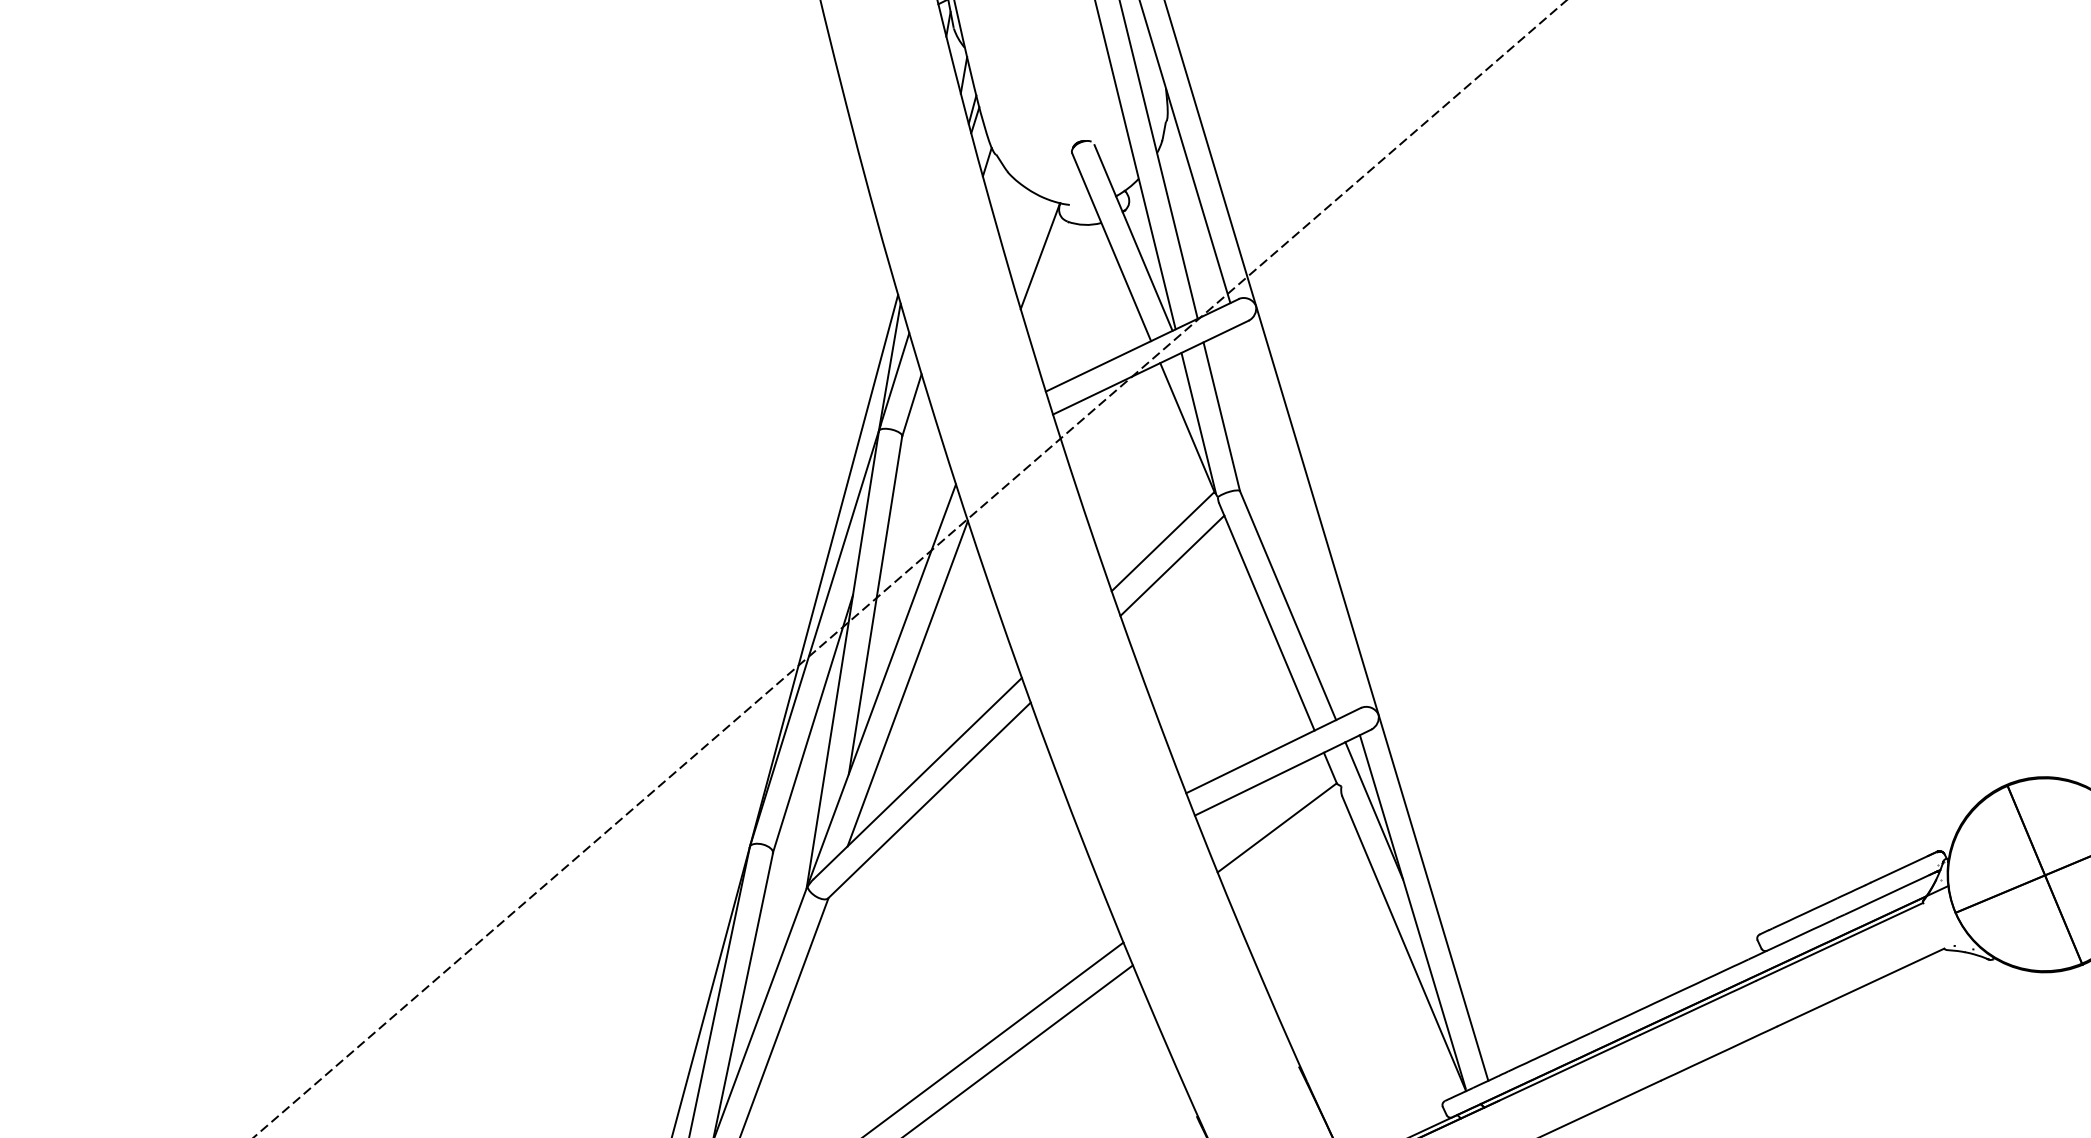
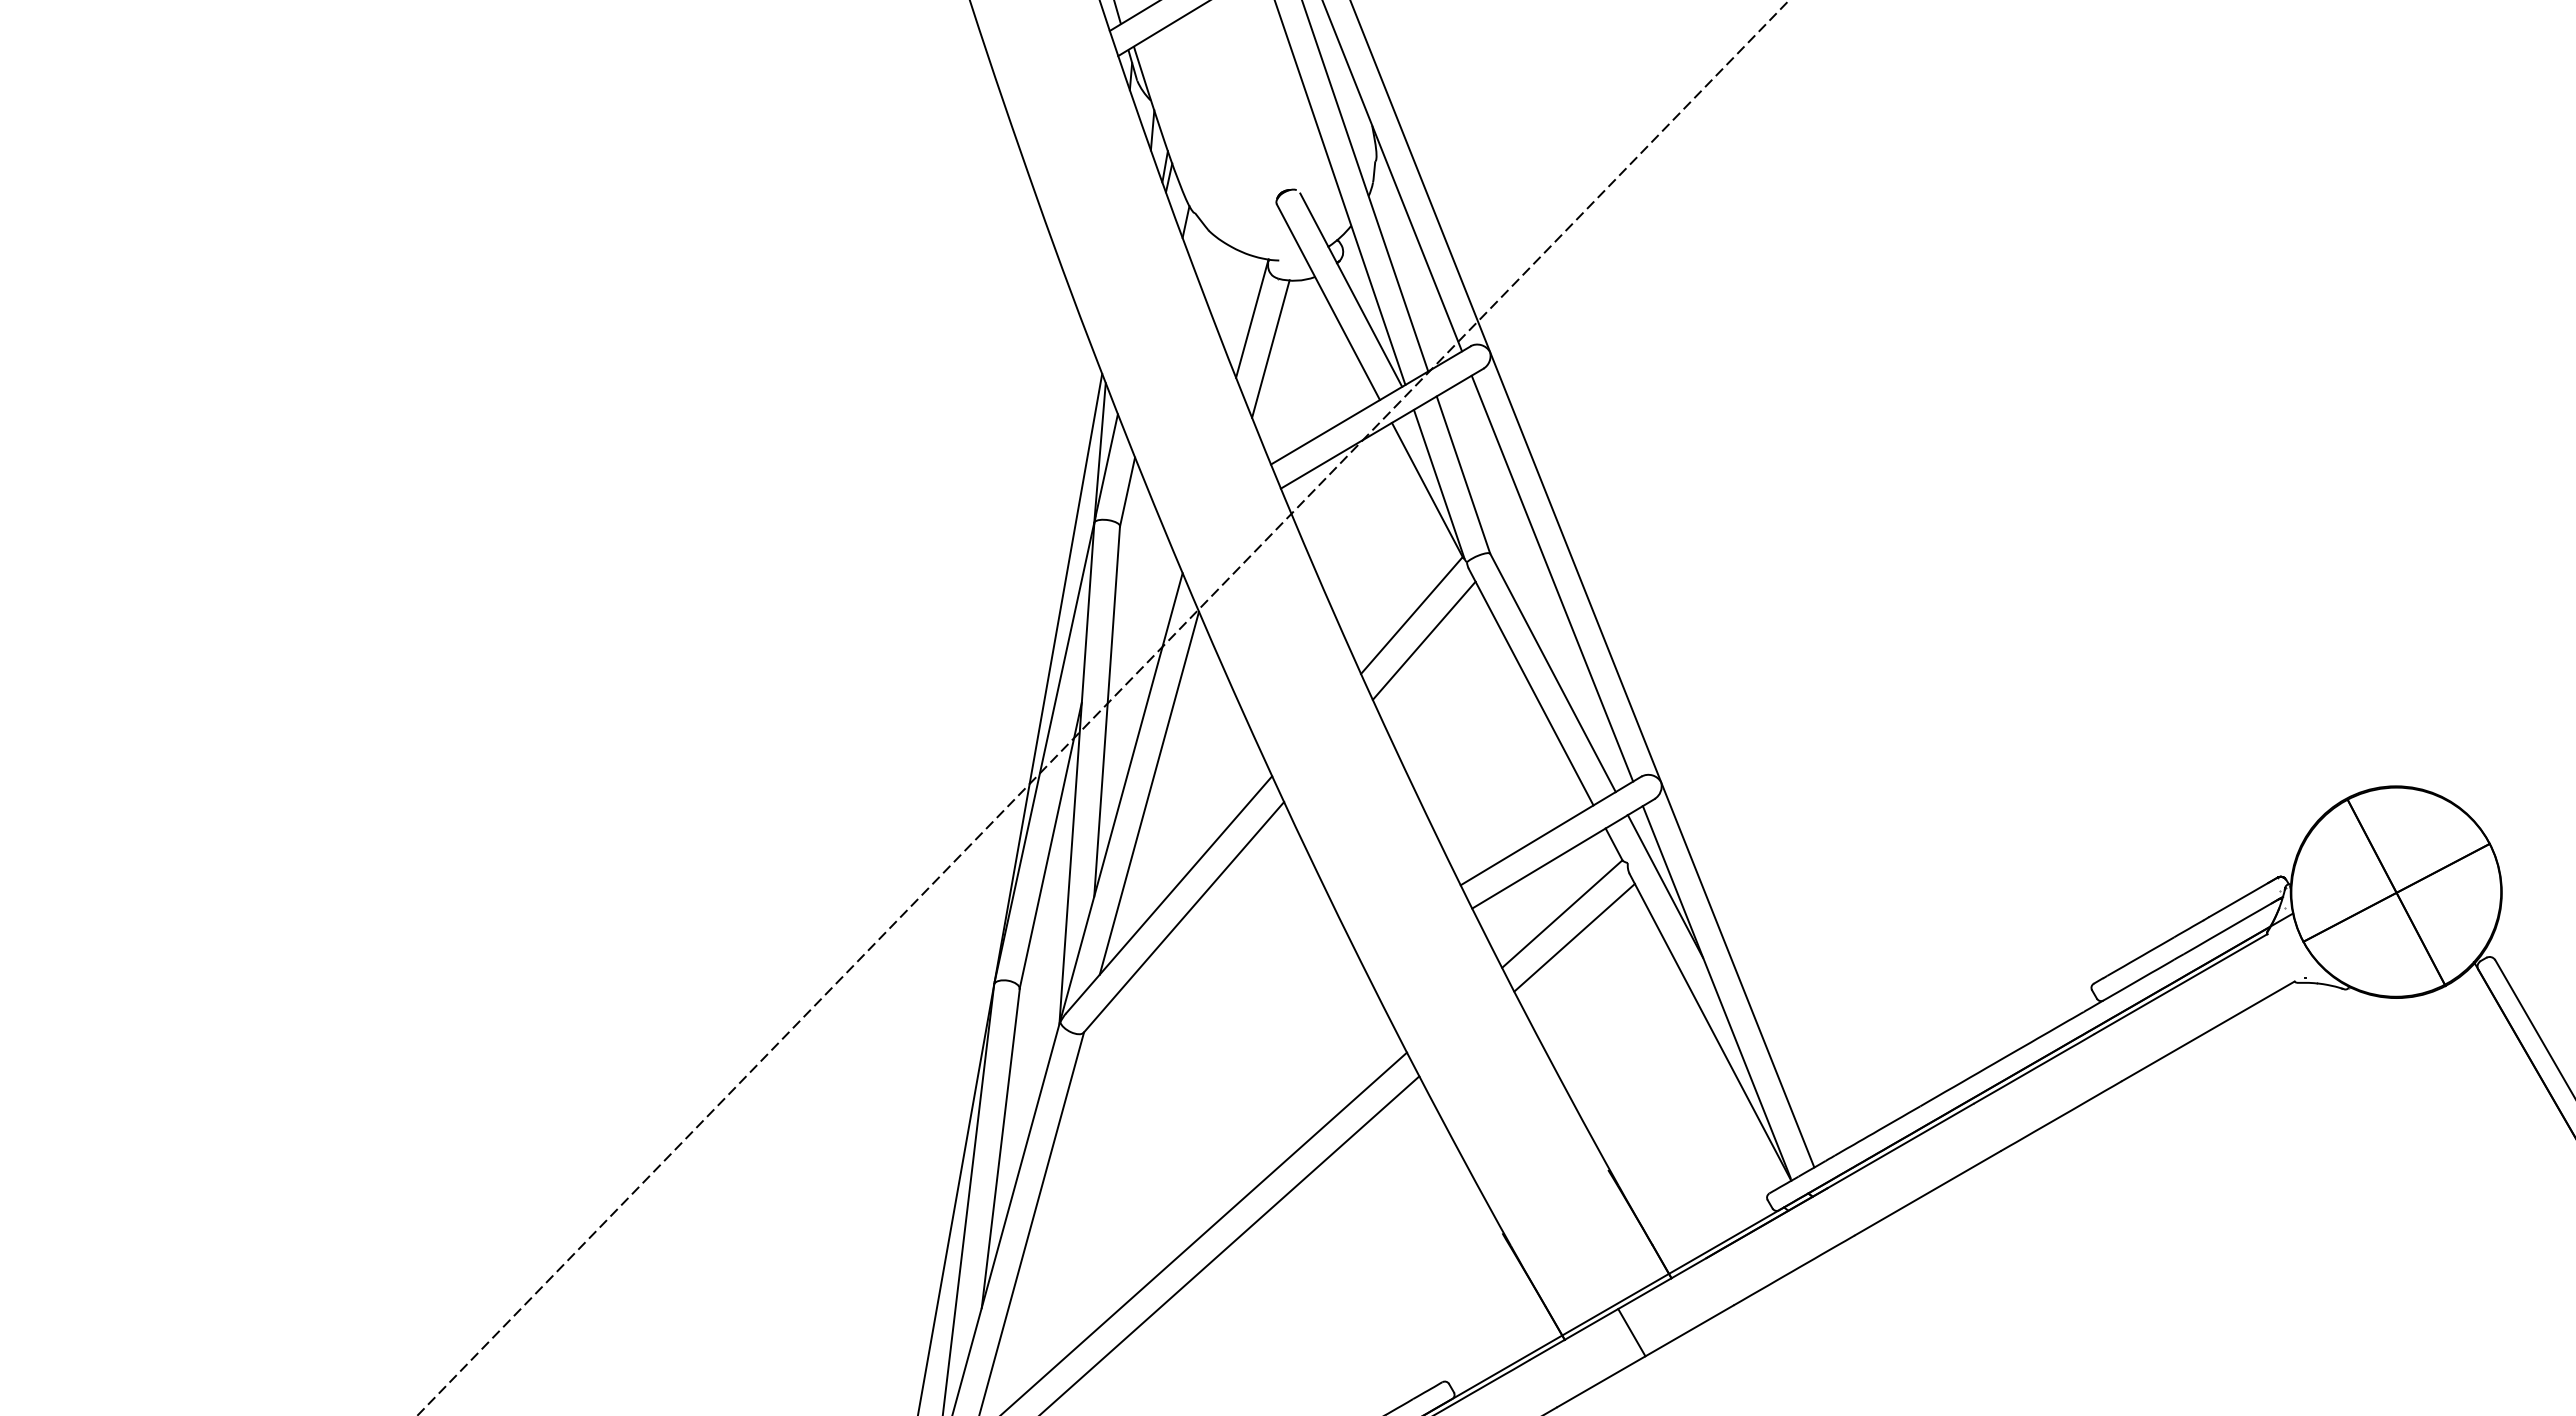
line: (1054, 285) -> (1270, 348), added
line: (1295, 518) -> (1552, 578), added
line: (1286, 850) -> (1574, 937), added

